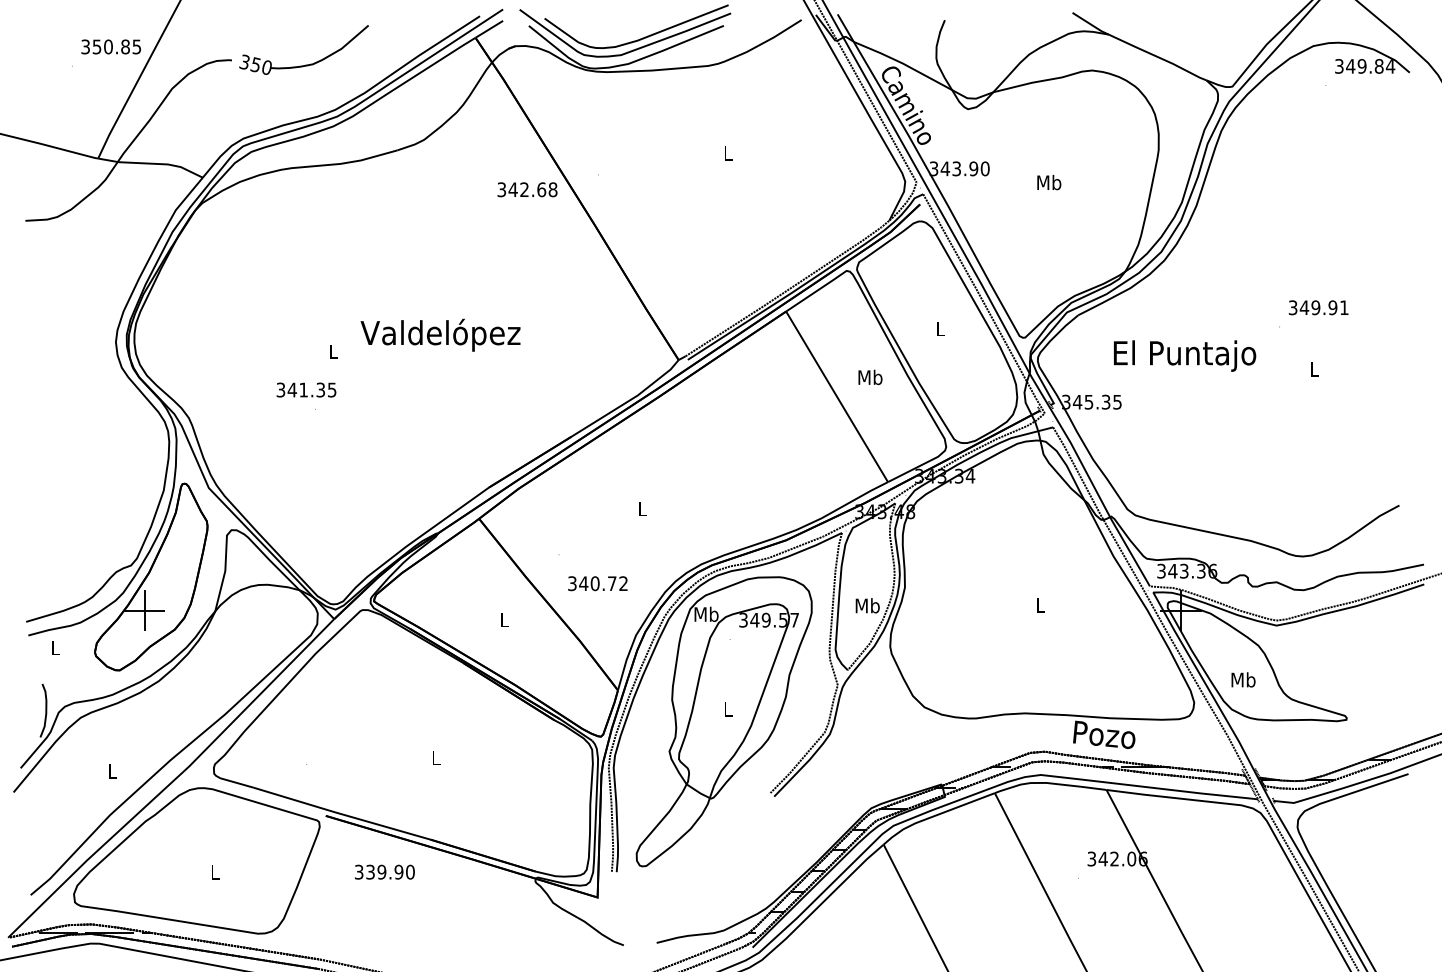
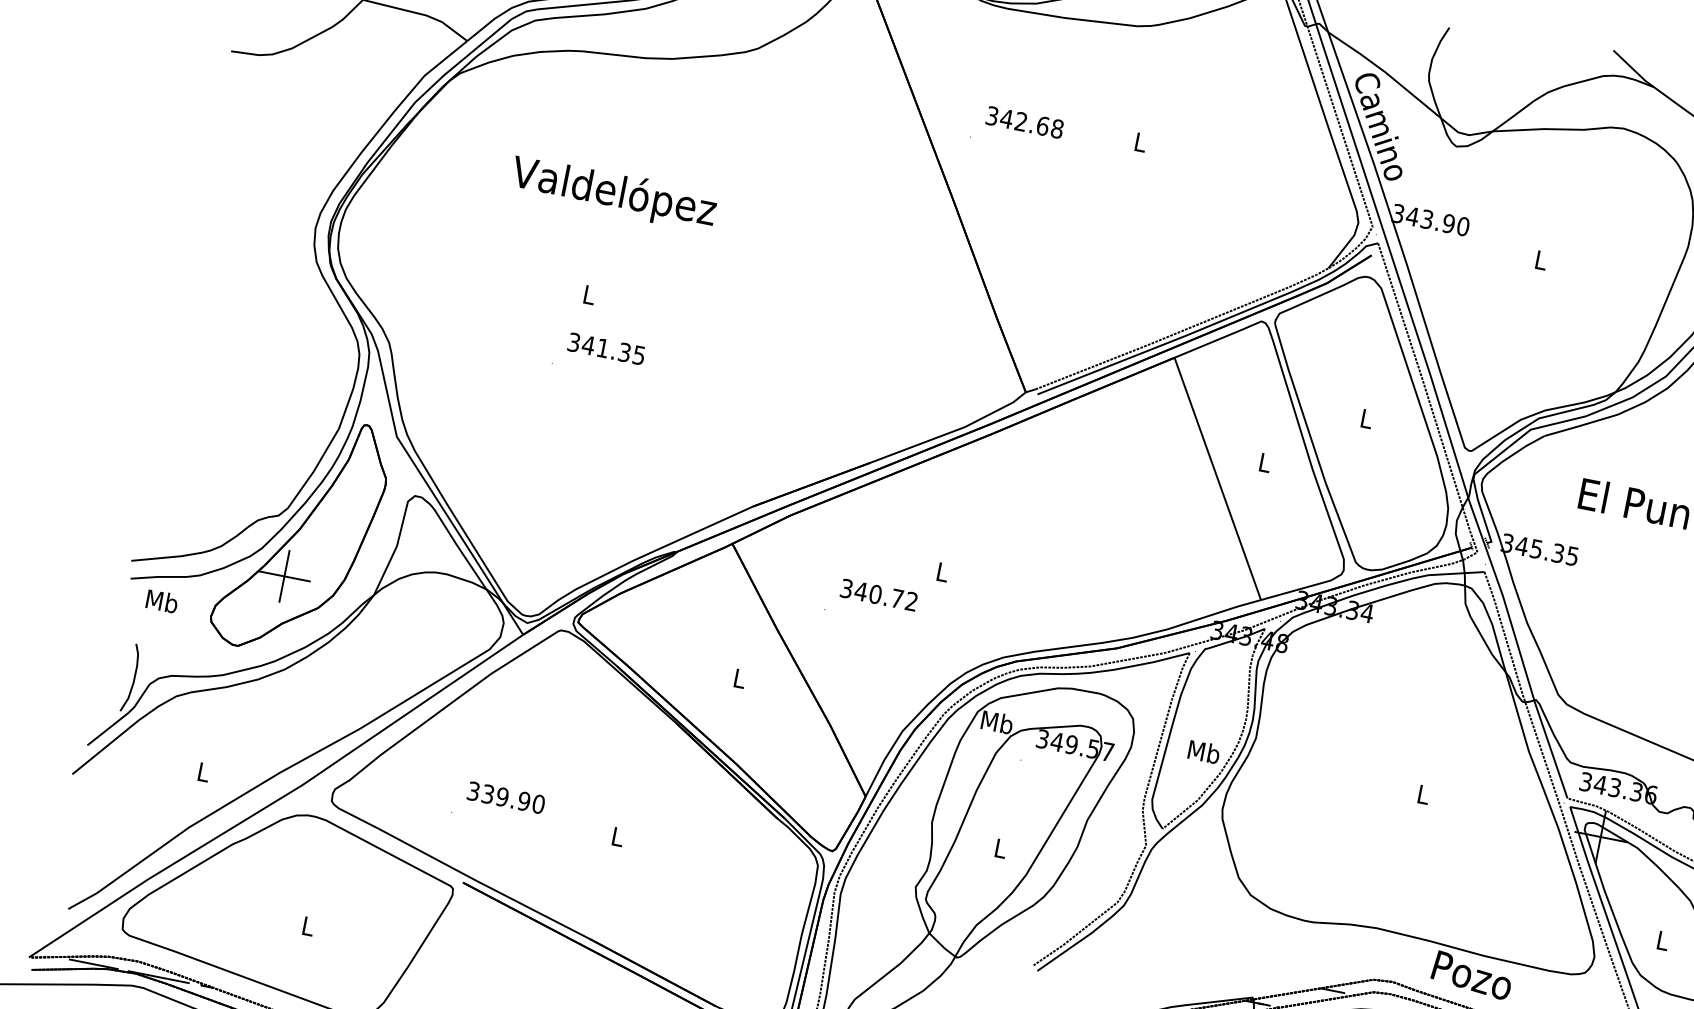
text: (1049, 182) -> (1541, 260), Mb -> L
text: (527, 189) -> (1024, 122), moved
text: (440, 334) -> (613, 192), moved
text: (870, 377) -> (1265, 462), Mb -> L
text: (306, 389) -> (606, 348), moved
text: (597, 583) -> (878, 594), moved
text: (55, 647) -> (162, 600), L -> Mb
text: (1243, 679) -> (1662, 940), Mb -> L
text: (384, 871) -> (505, 796), moved

